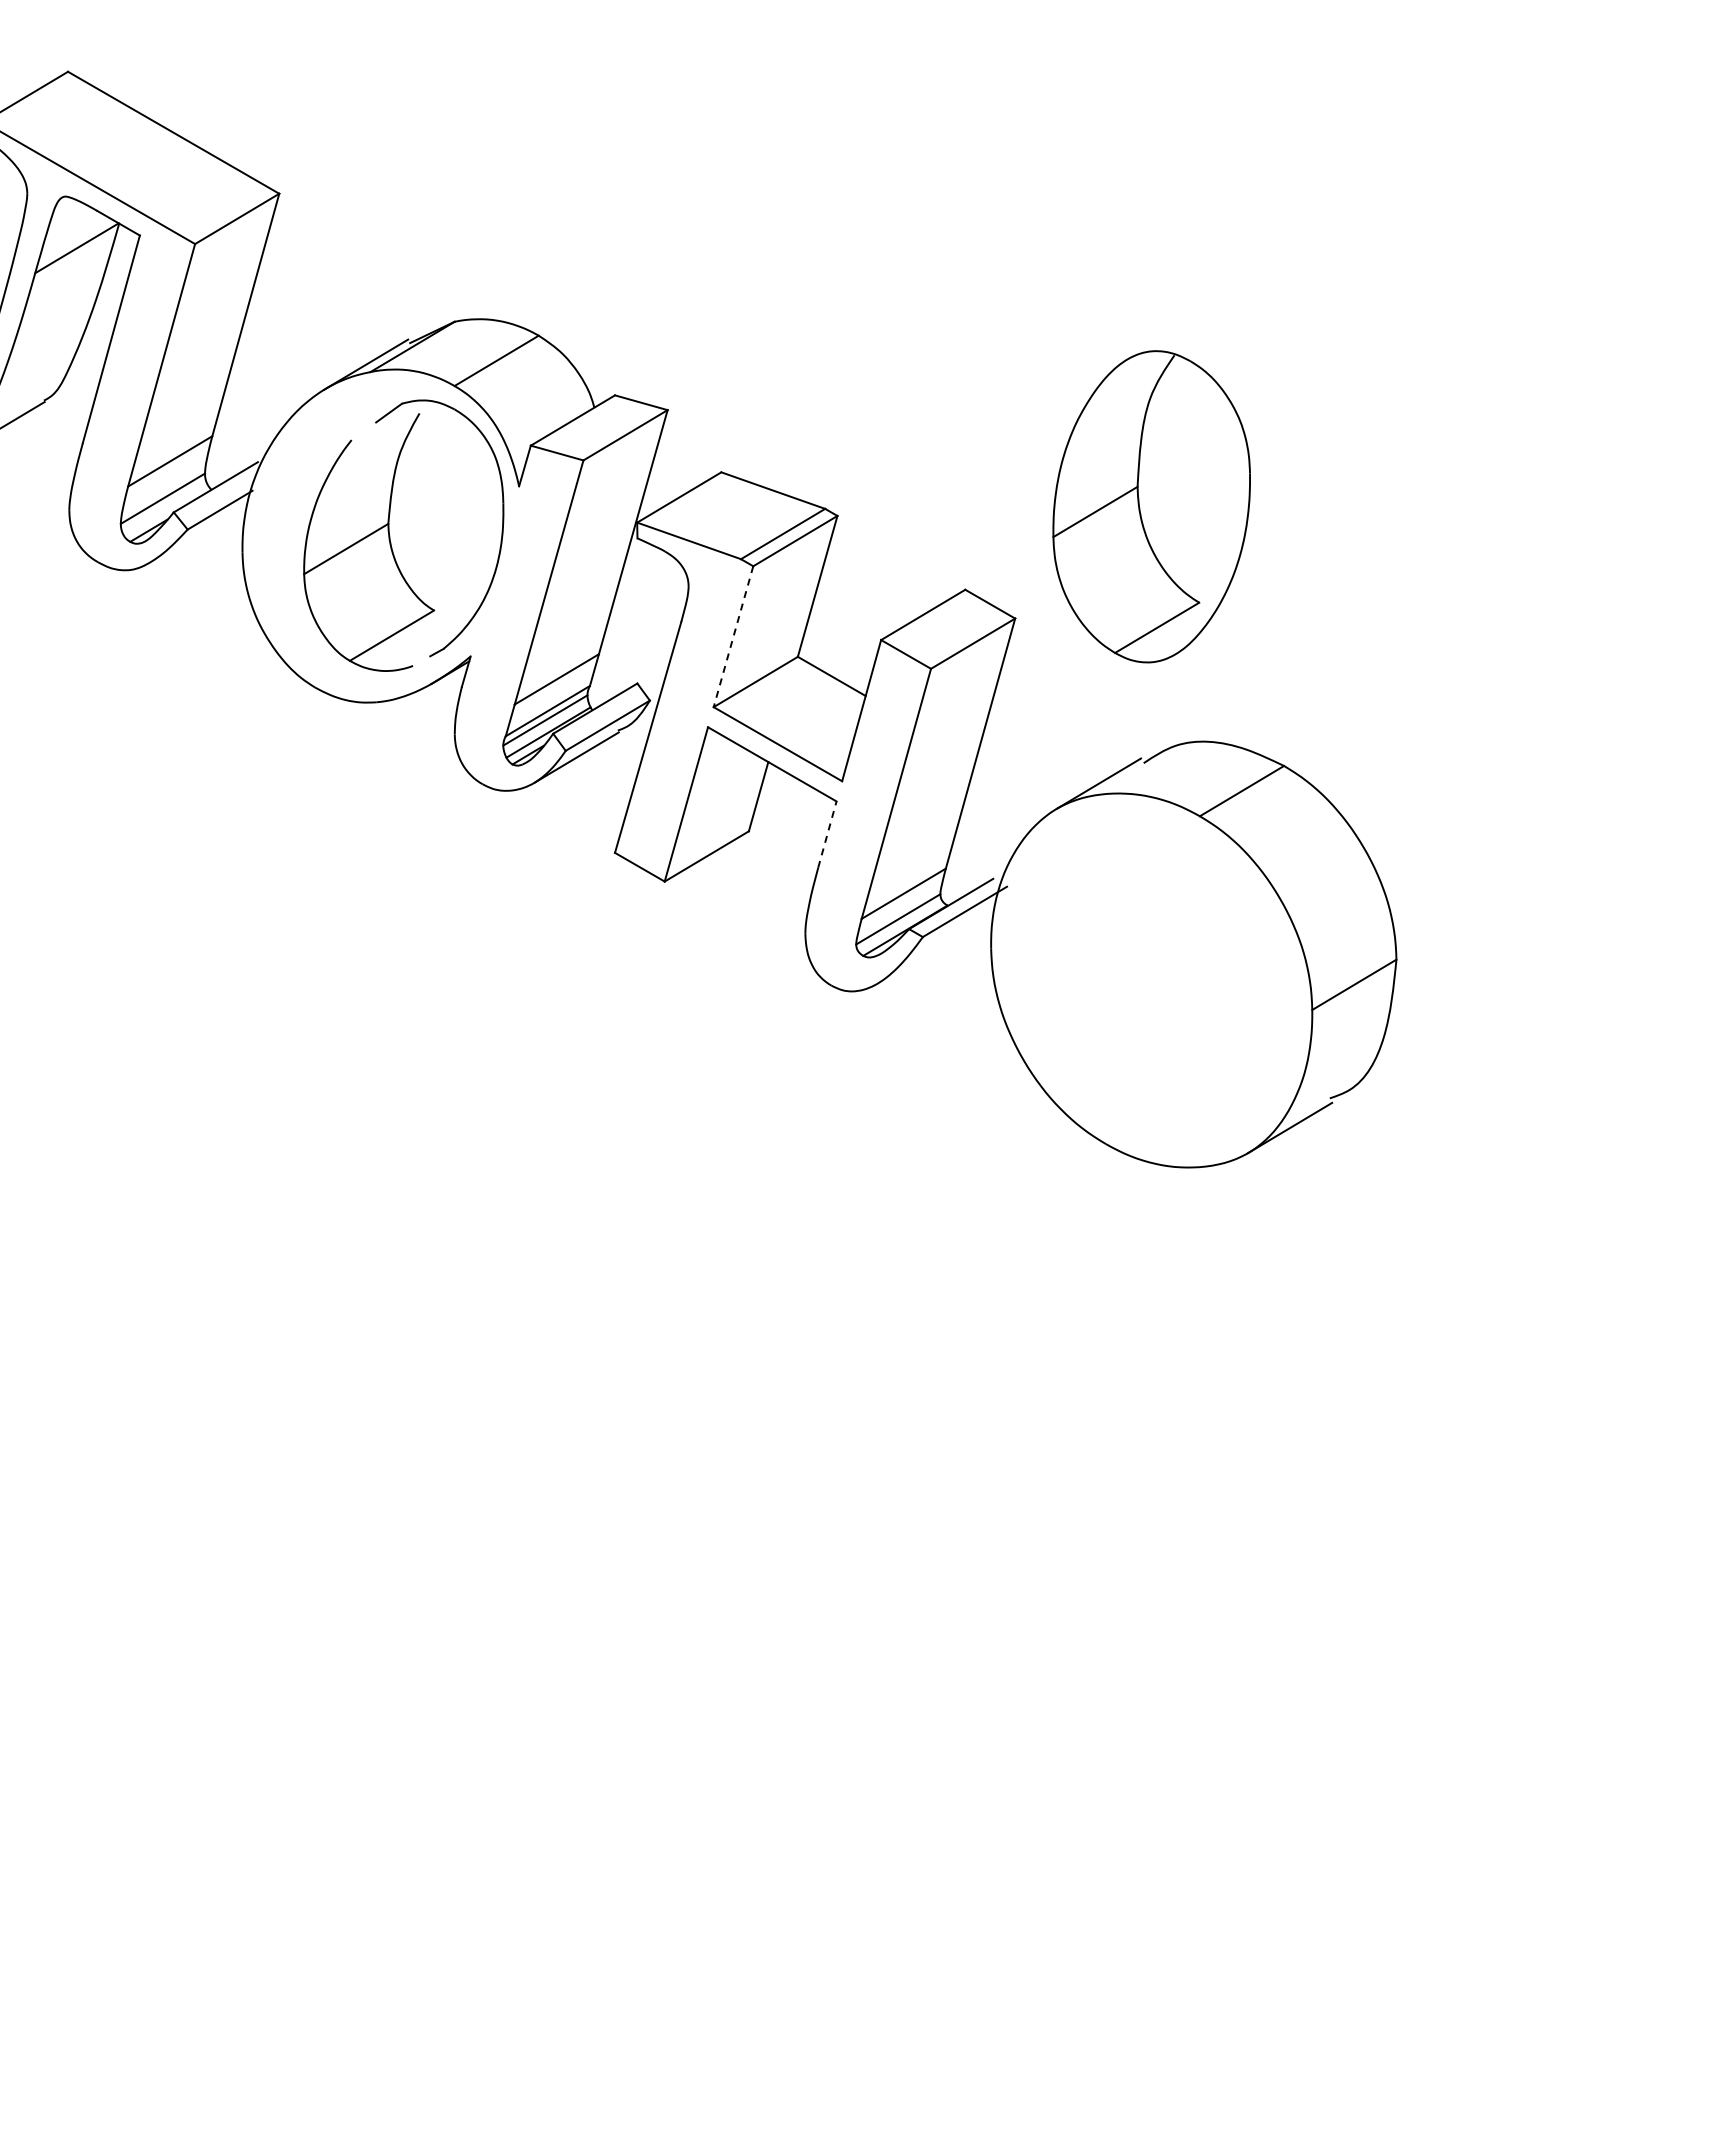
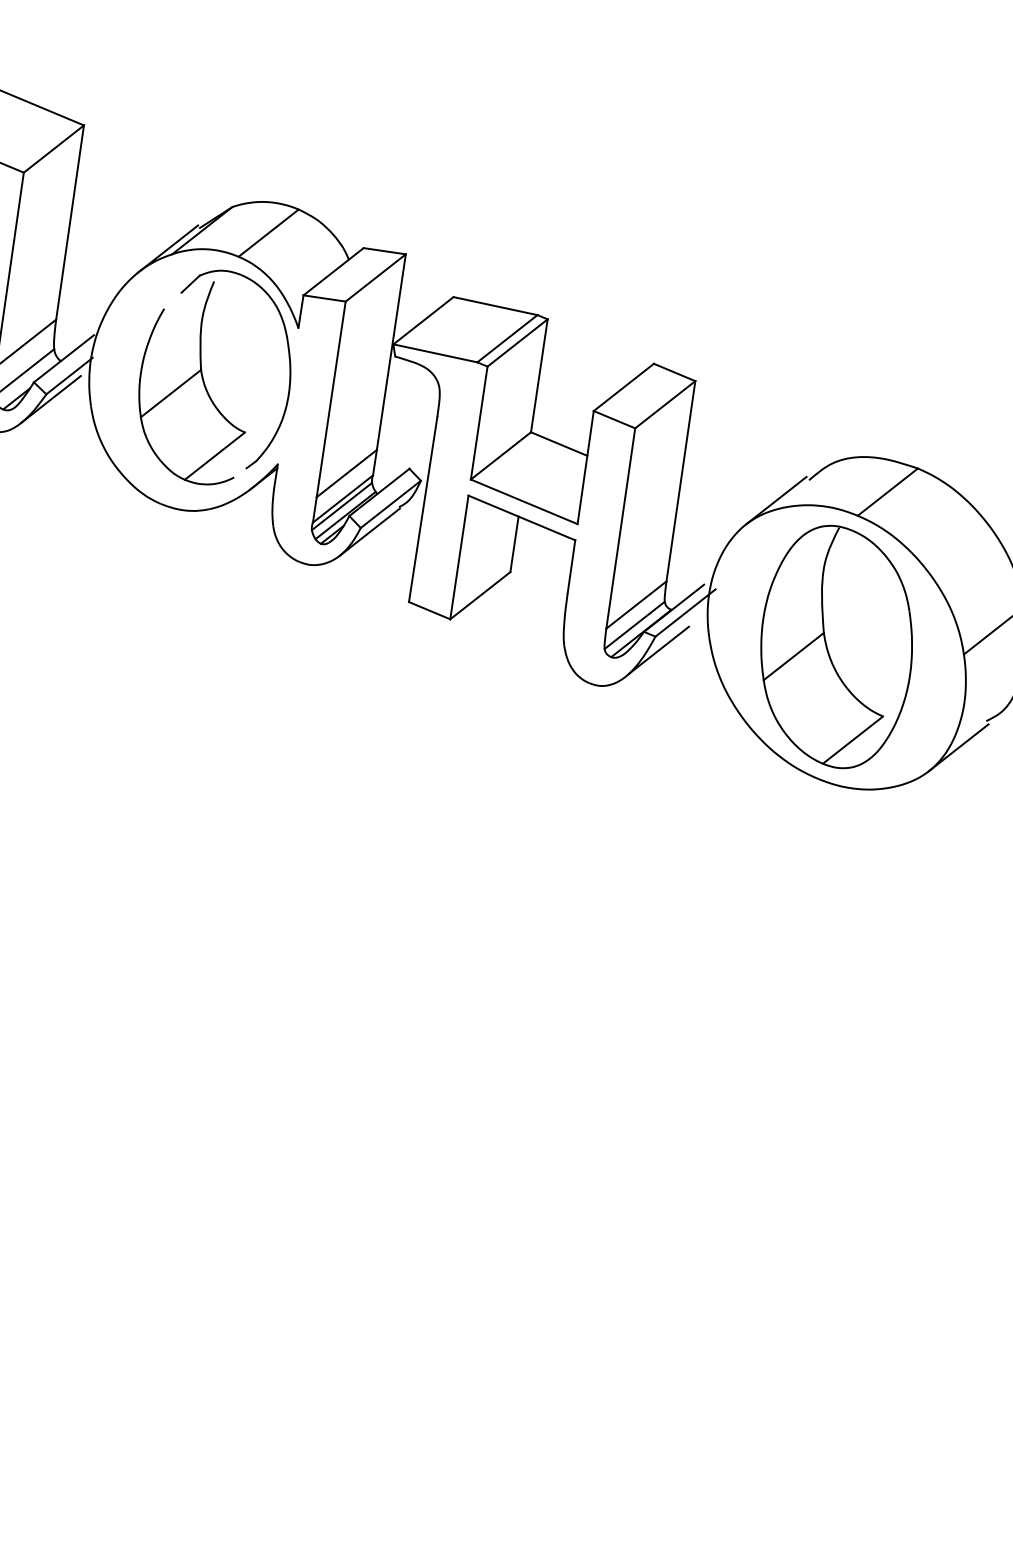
part: (1151, 506) -> (836, 646), moved
line: (192, 536) -> (50, 399), added
line: (733, 637) -> (479, 423), dashed -> solid
line: (827, 834) -> (571, 566), dashed -> solid
line: (925, 954) -> (659, 649), added

